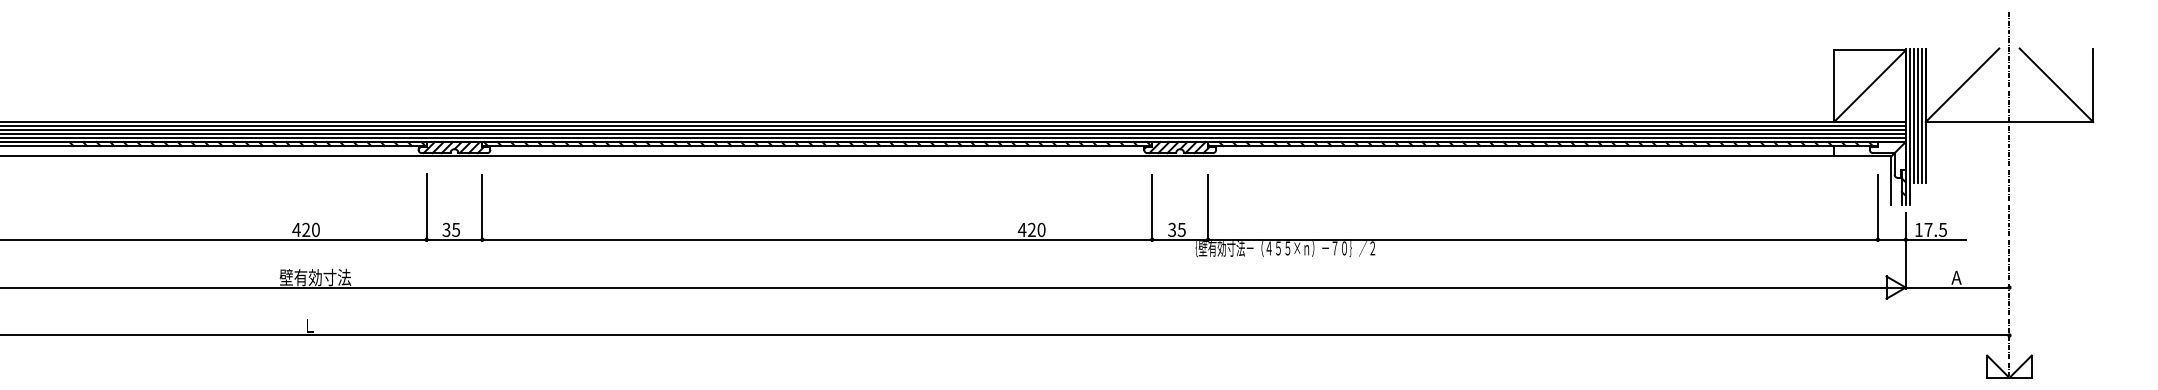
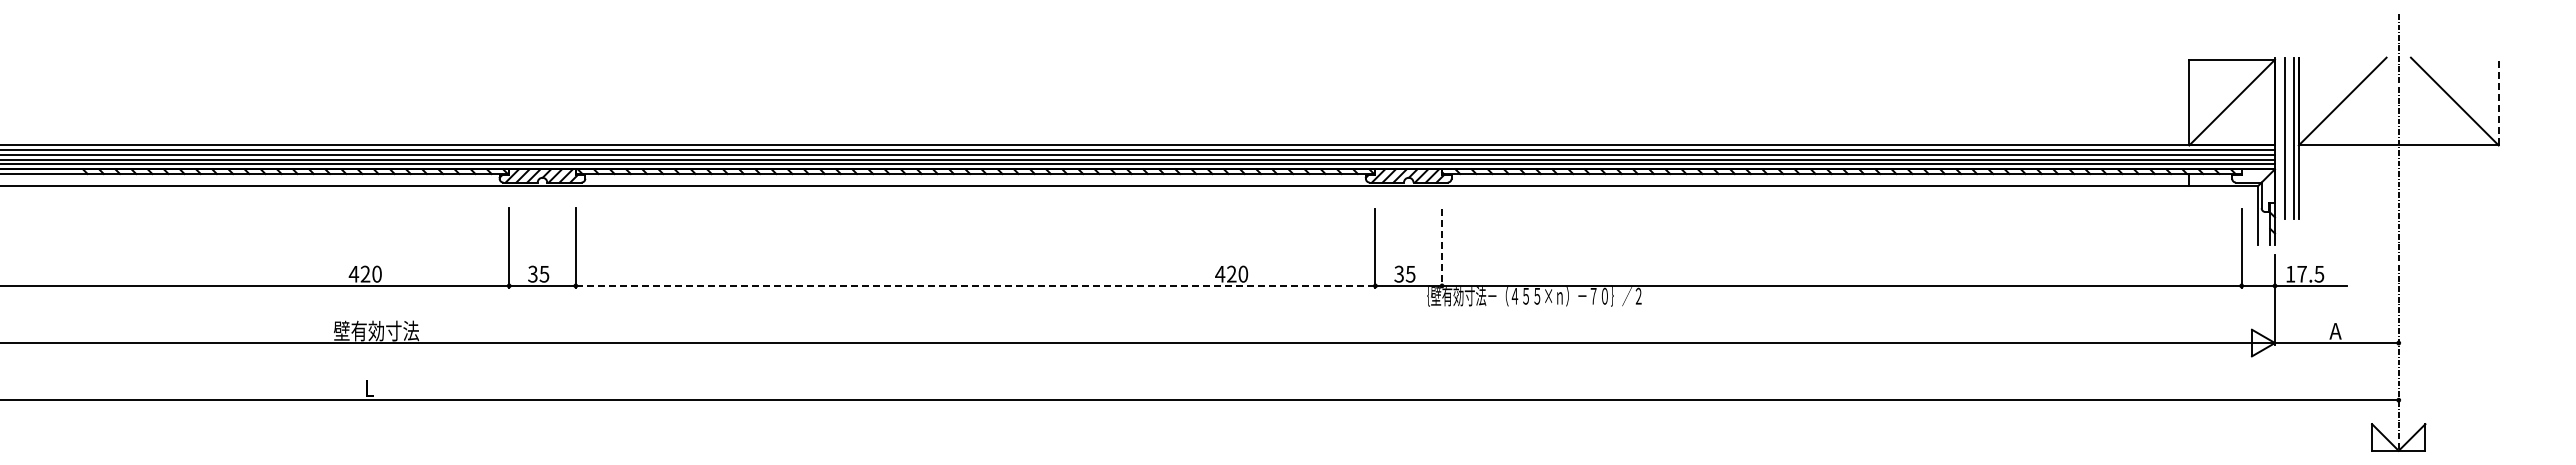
line: (2093, 85) -> (2498, 101), solid -> dashed
line: (1917, 115) -> (2289, 137), removed
line: (1909, 127) -> (2279, 151), removed
line: (1208, 208) -> (1442, 248), solid -> dashed
line: (817, 239) -> (975, 285), solid -> dashed

